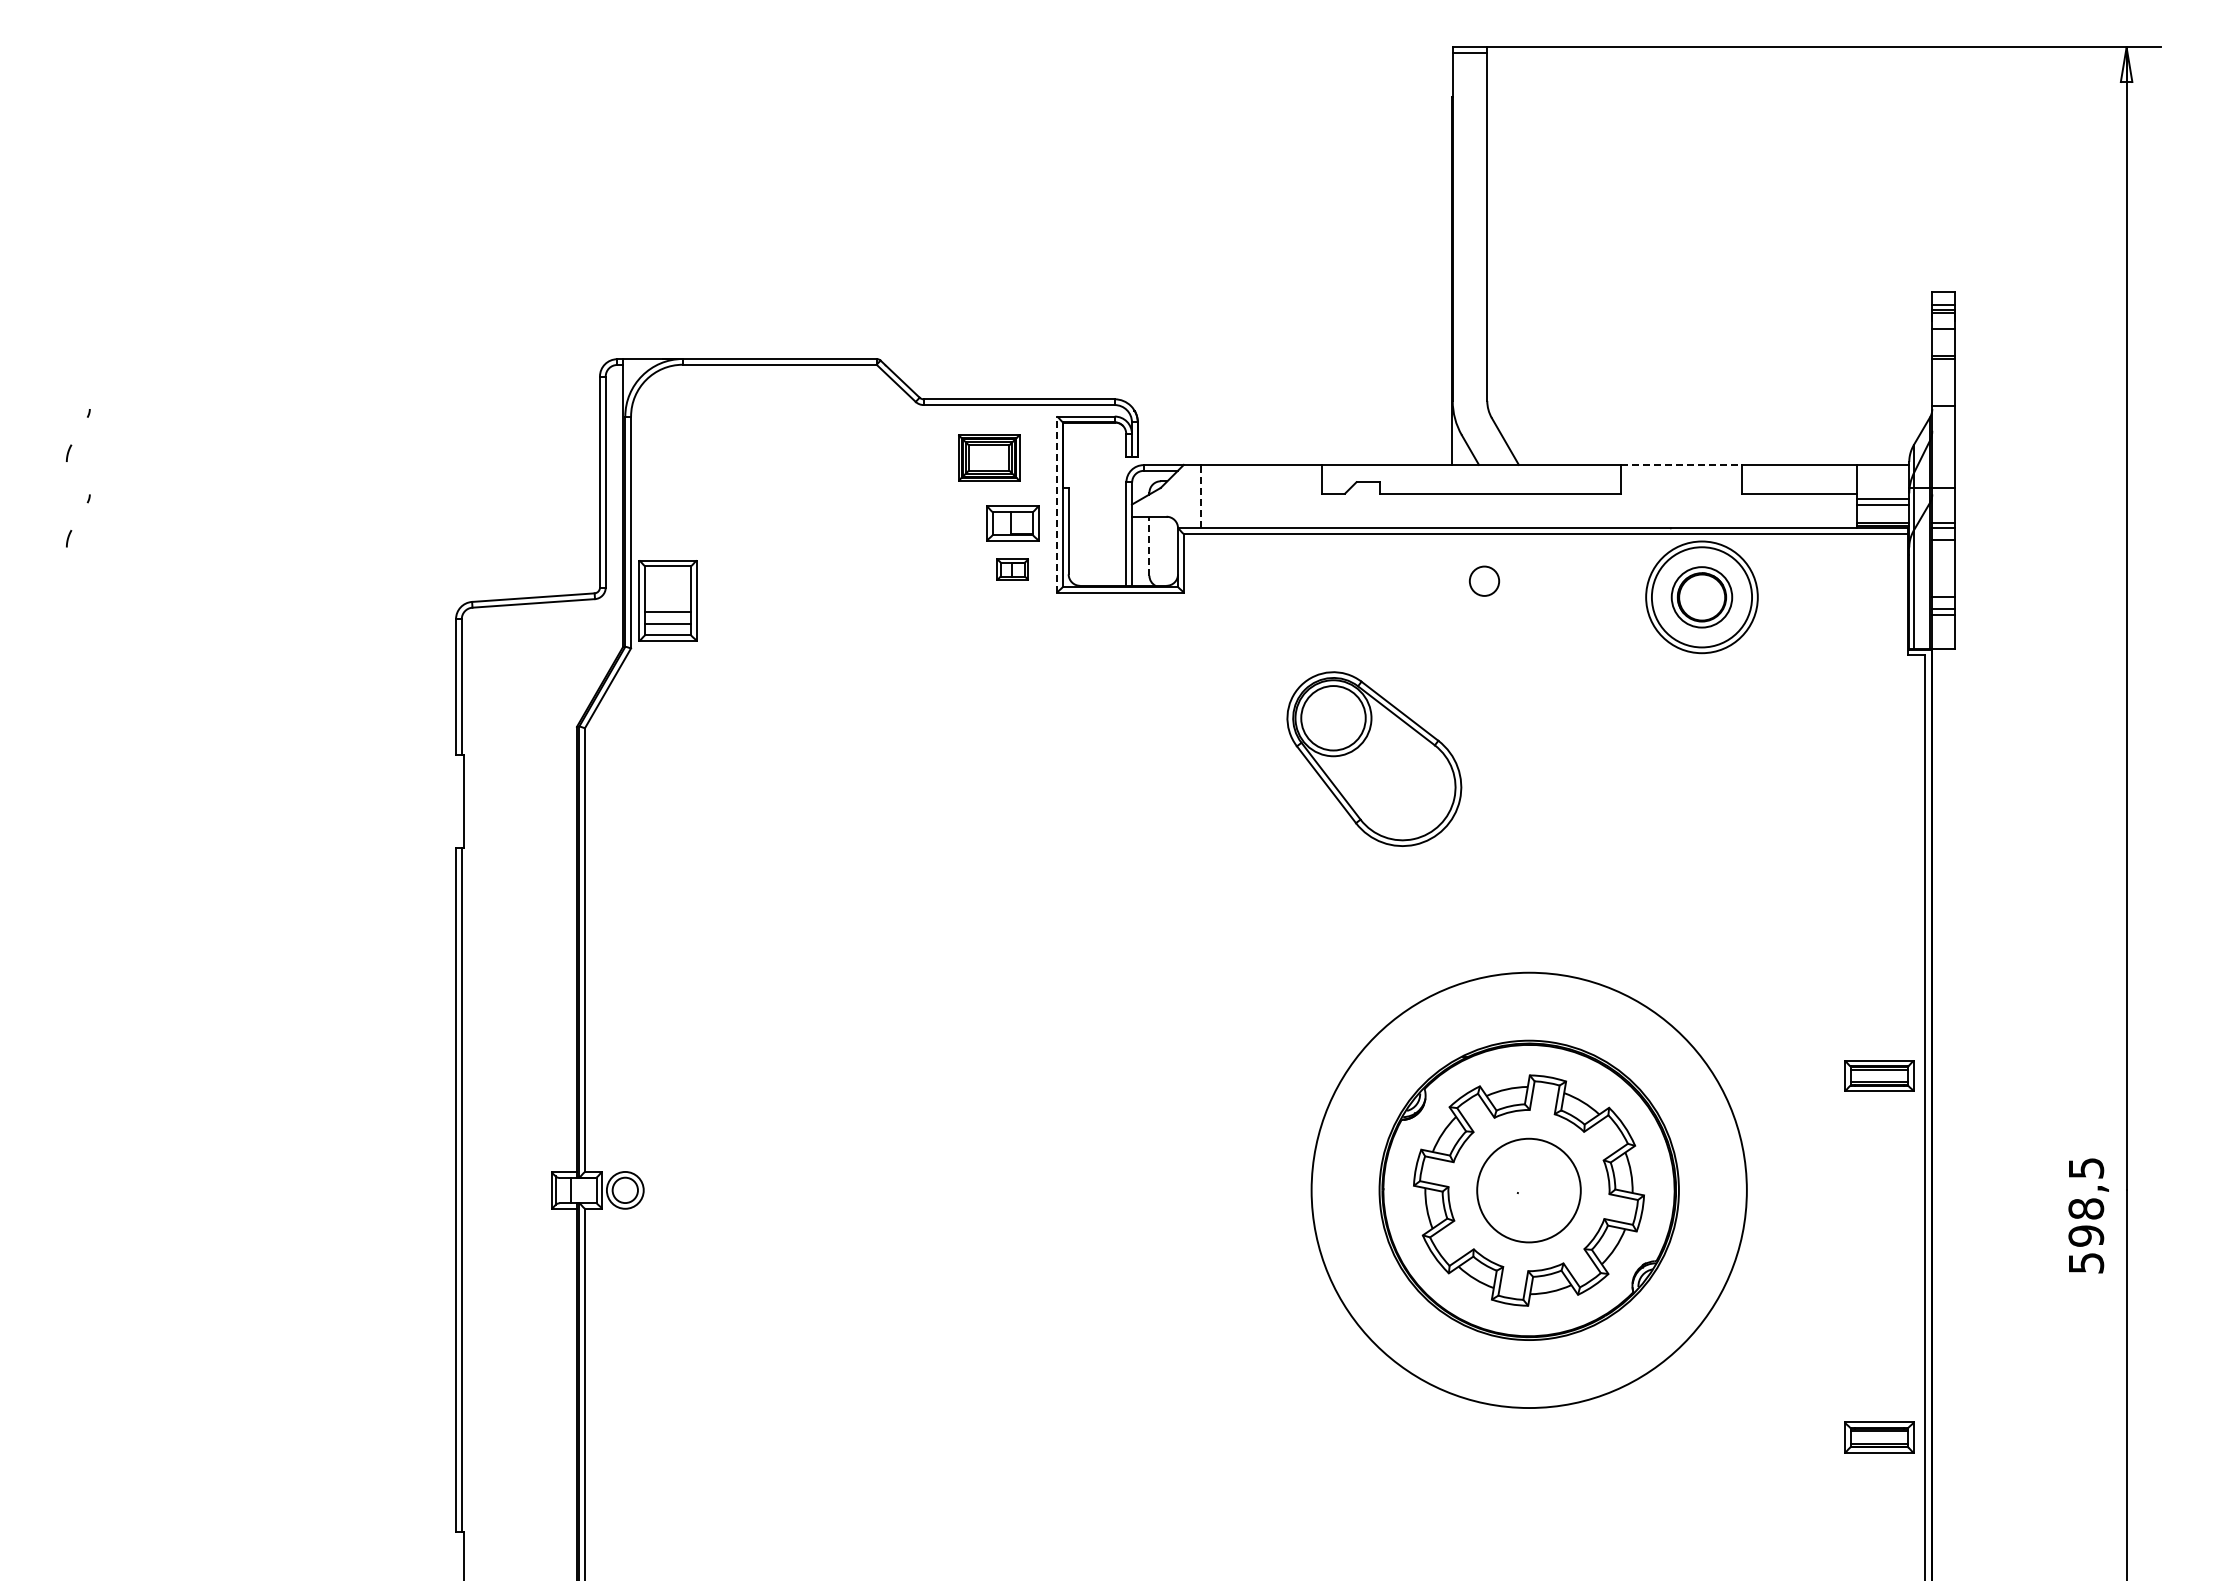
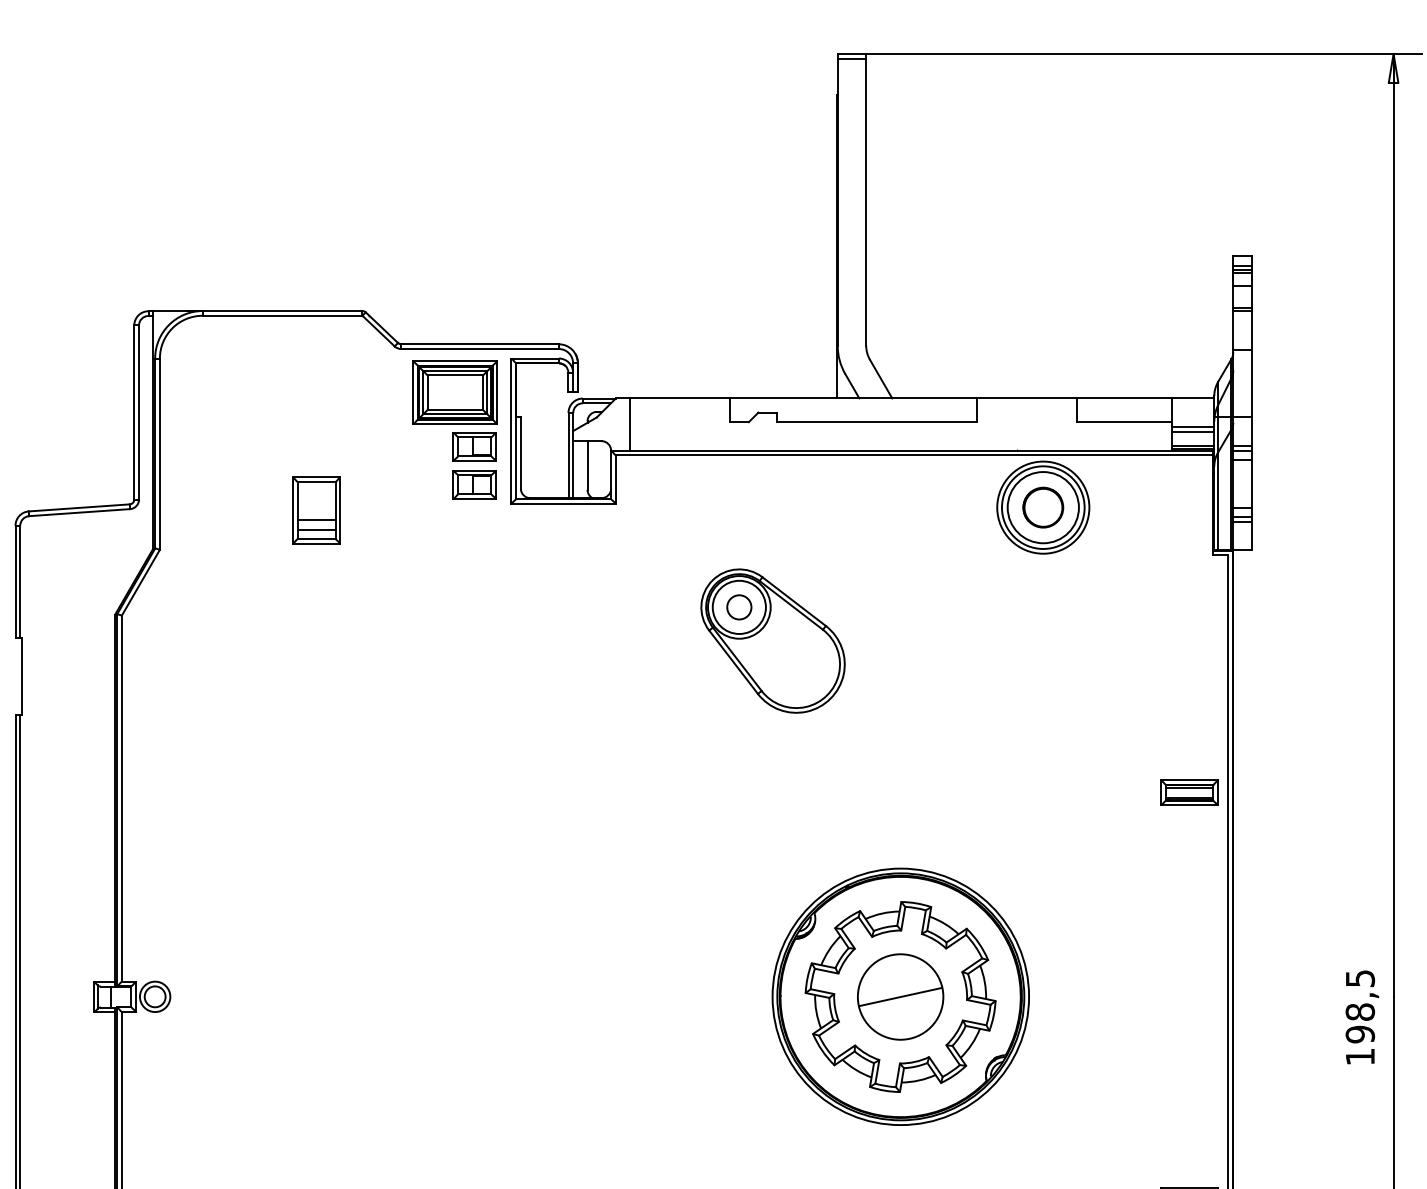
part: (988, 457) -> (454, 392), size x1.67
line: (1682, 464) -> (1027, 398), dashed -> solid
line: (1201, 496) -> (630, 424), dashed -> solid
line: (1057, 504) -> (511, 431), dashed -> solid
line: (1149, 545) -> (587, 464), dashed -> solid
part: (1012, 569) -> (474, 484), size x1.67
circle: (1484, 580) -> (739, 606), moved
circle: (1701, 597) -> (1042, 507), size x1.43
part: (667, 600) -> (316, 510), moved
part: (1879, 1075) -> (1189, 792), moved
circle: (1528, 1189) -> (900, 996), size x0.71
line: (1528, 1190) -> (900, 996), added
text: (2086, 1263) -> (1360, 1057), 598,5 -> 198,5

